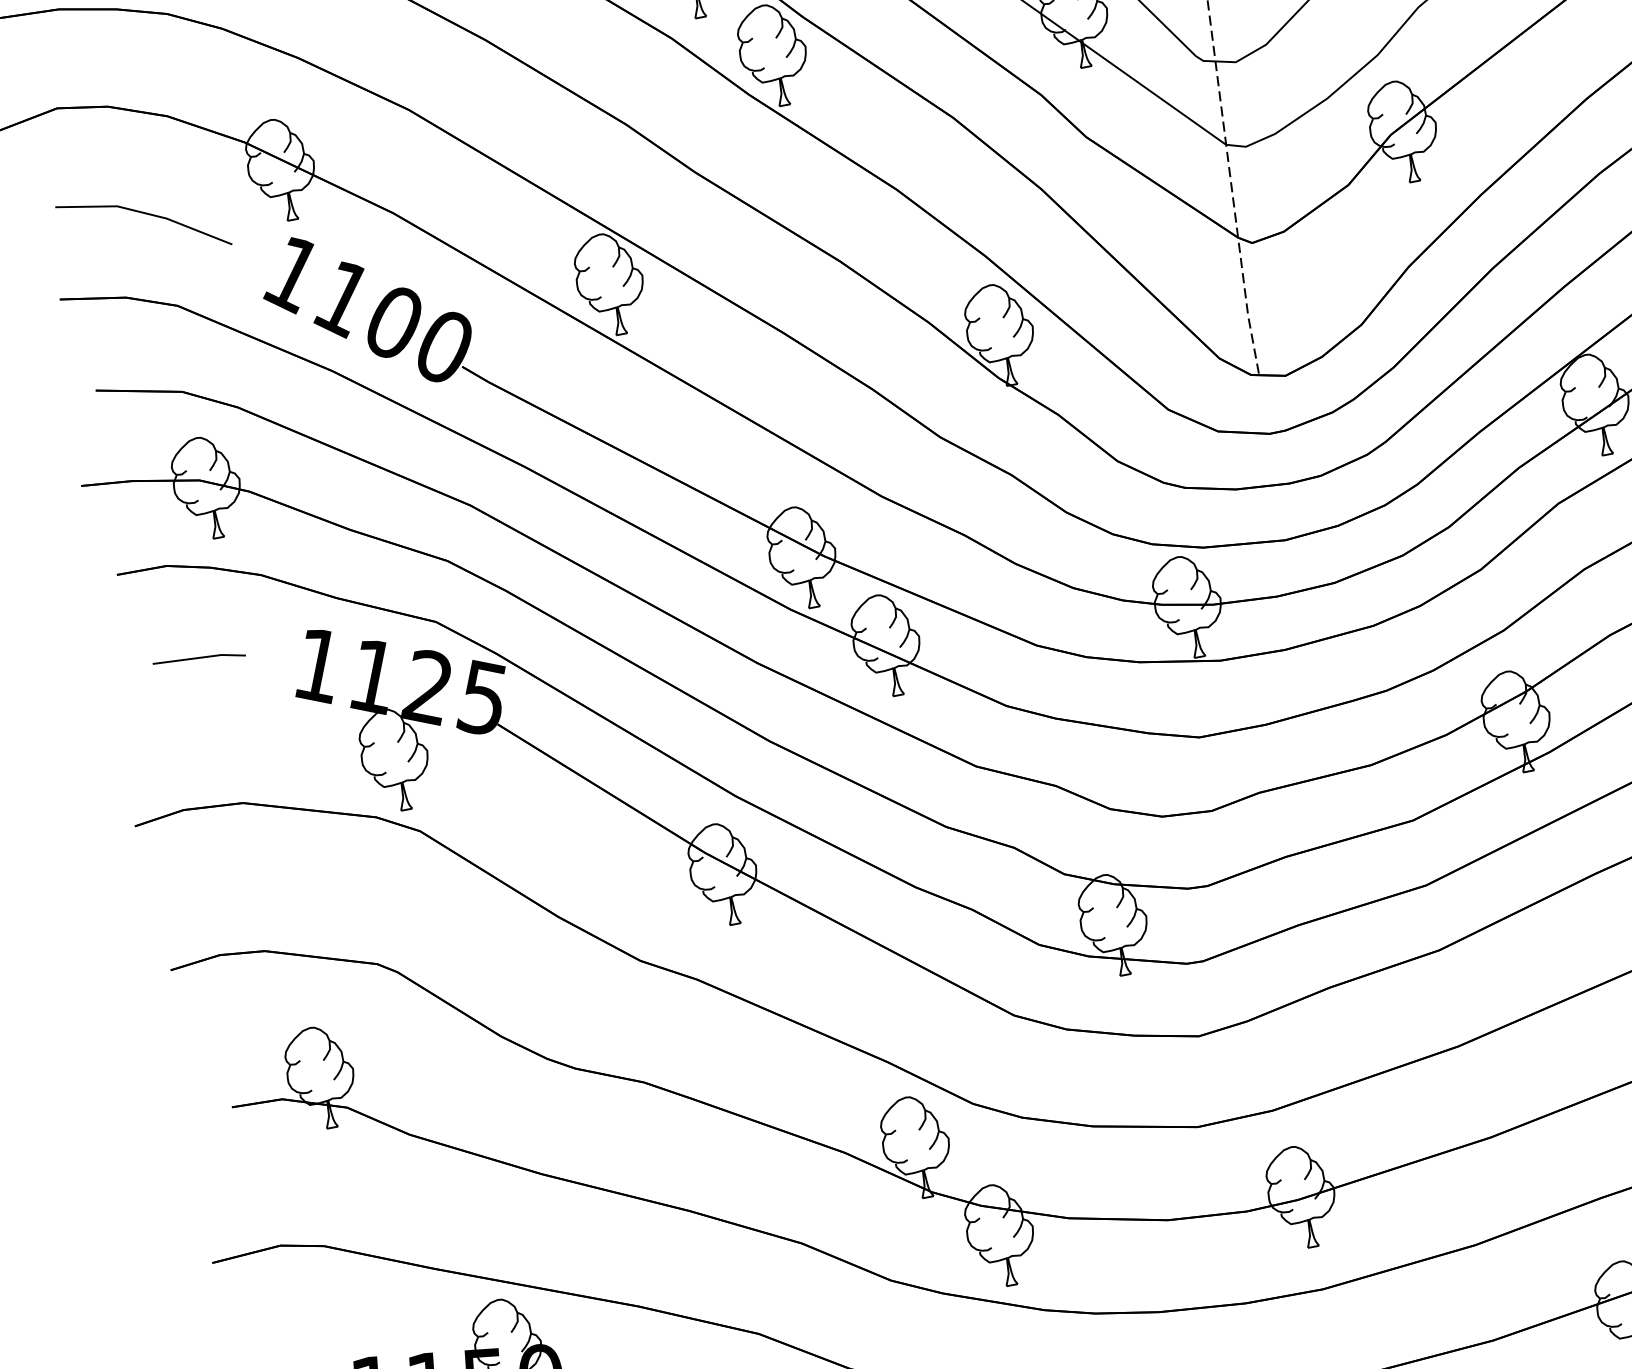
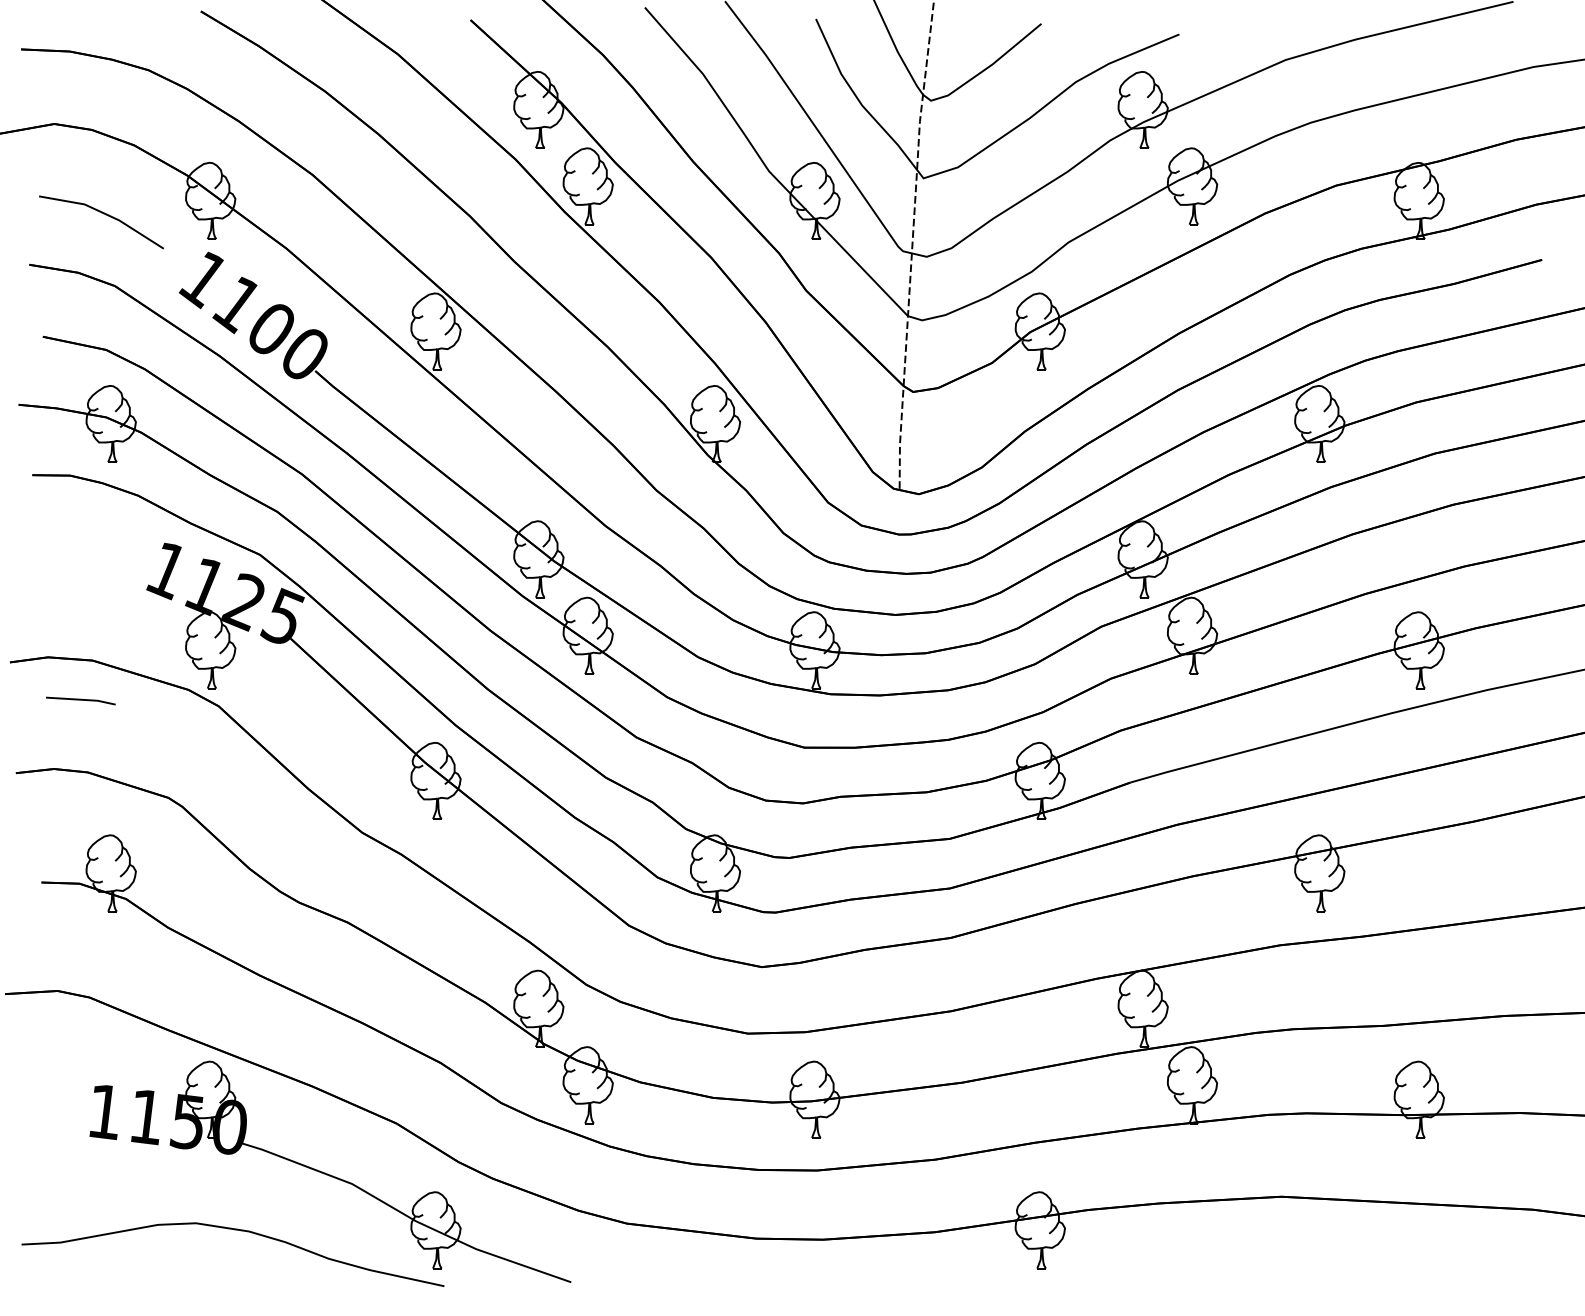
line: (198, 659) -> (80, 700), moved

